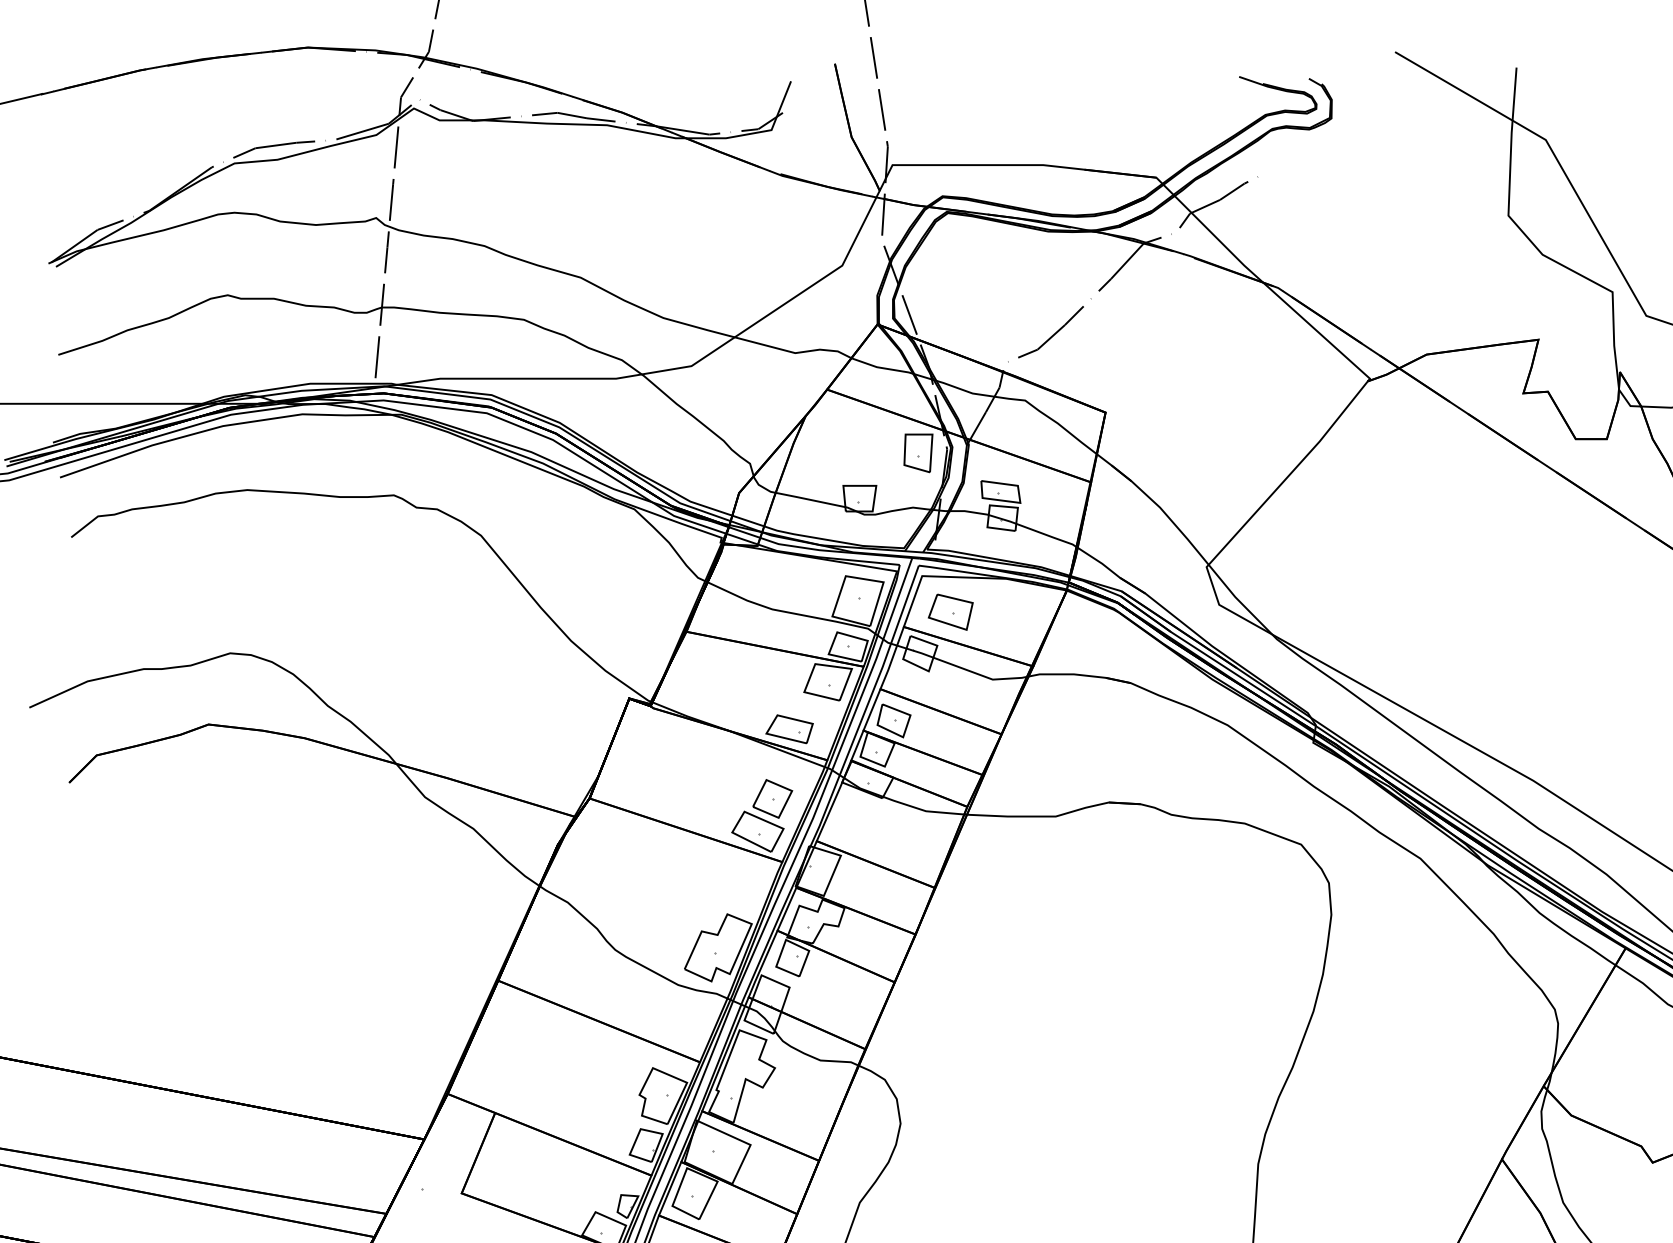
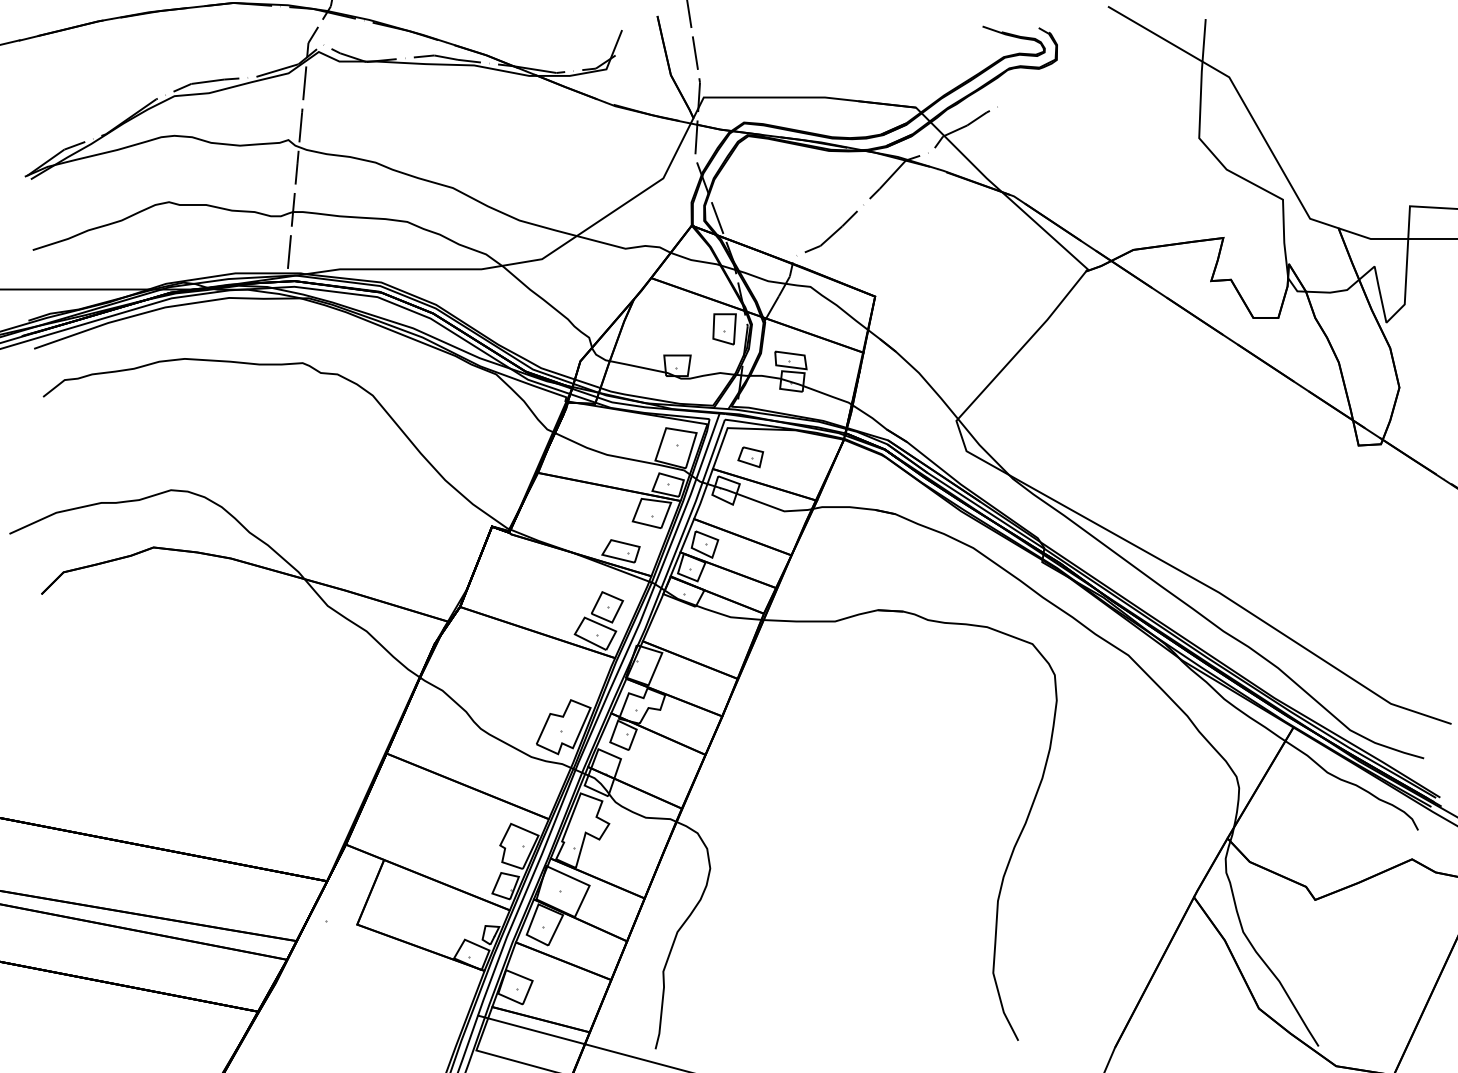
part: (950, 612) -> (750, 457), size x0.7

